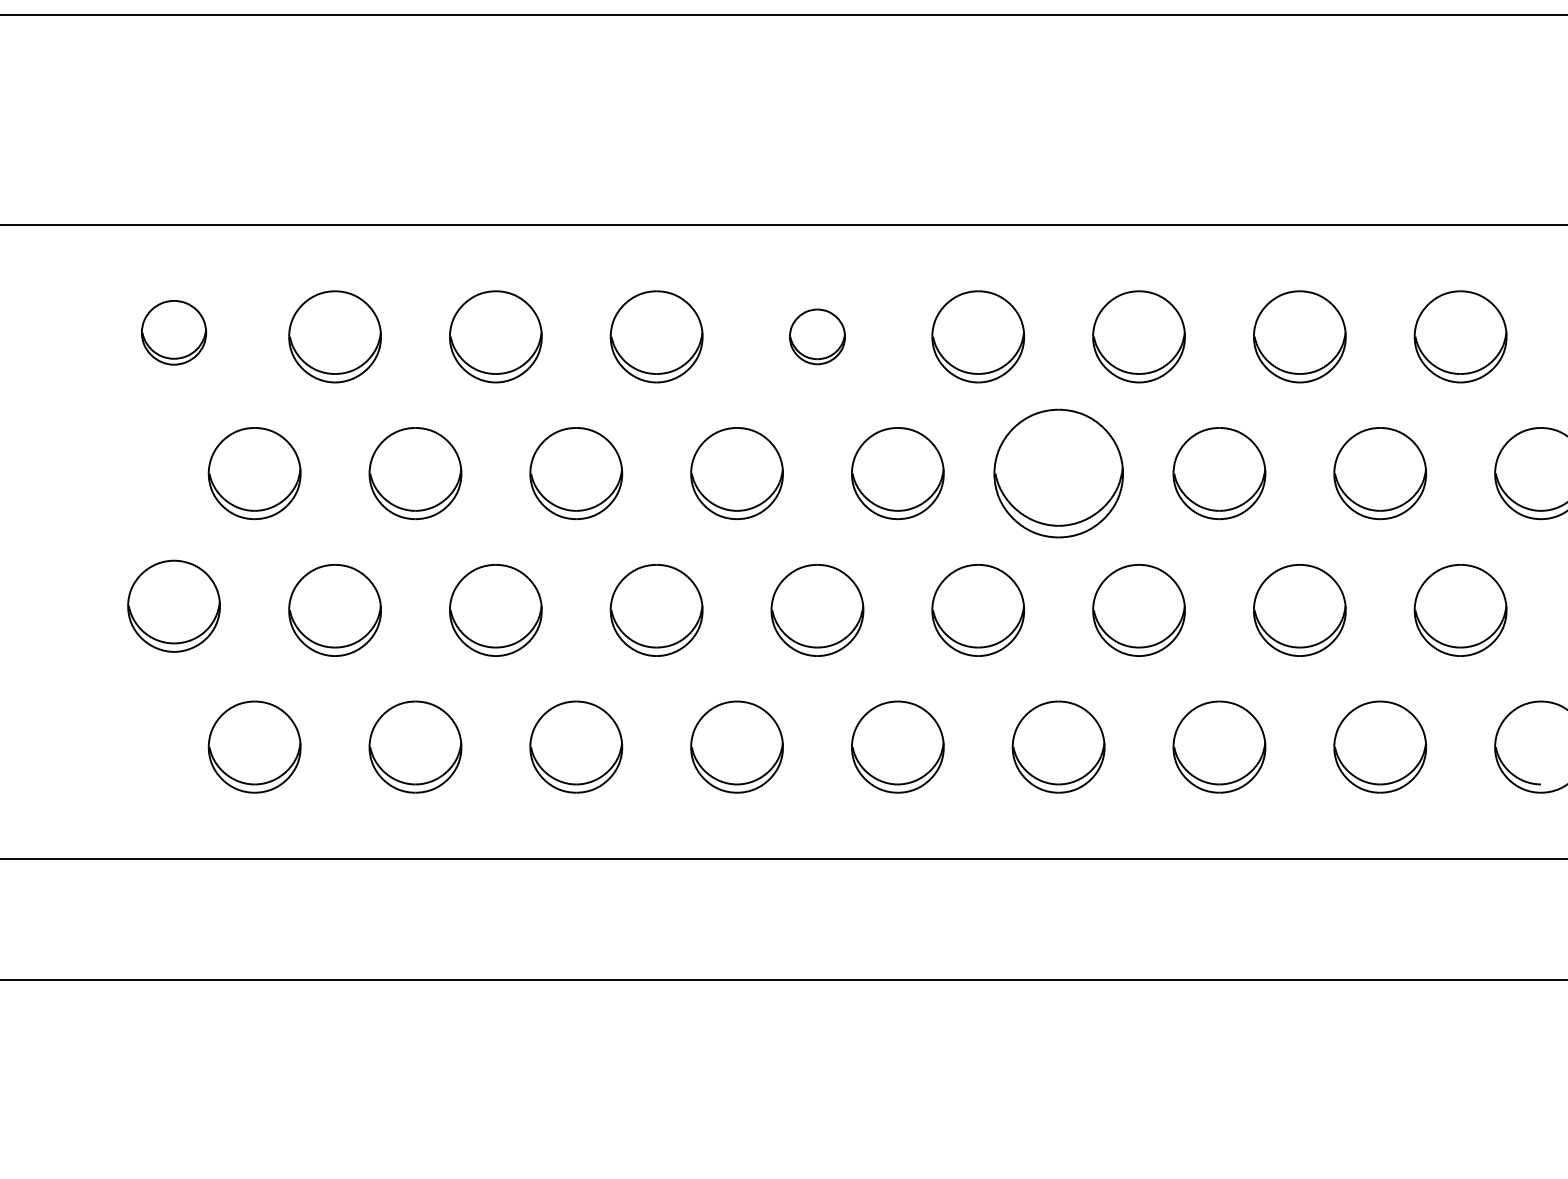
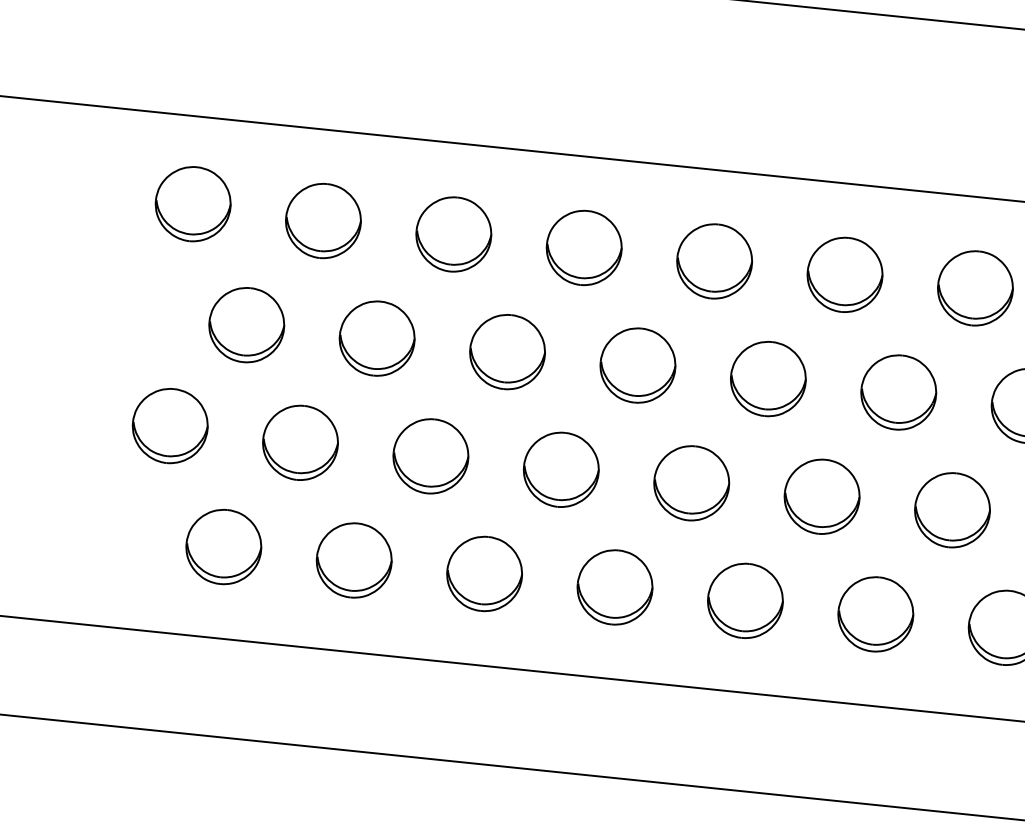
part: (173, 332) -> (192, 203), size x1.43
part: (817, 336) -> (714, 261), size x1.67
part: (1058, 473) -> (898, 392), size x0.71

